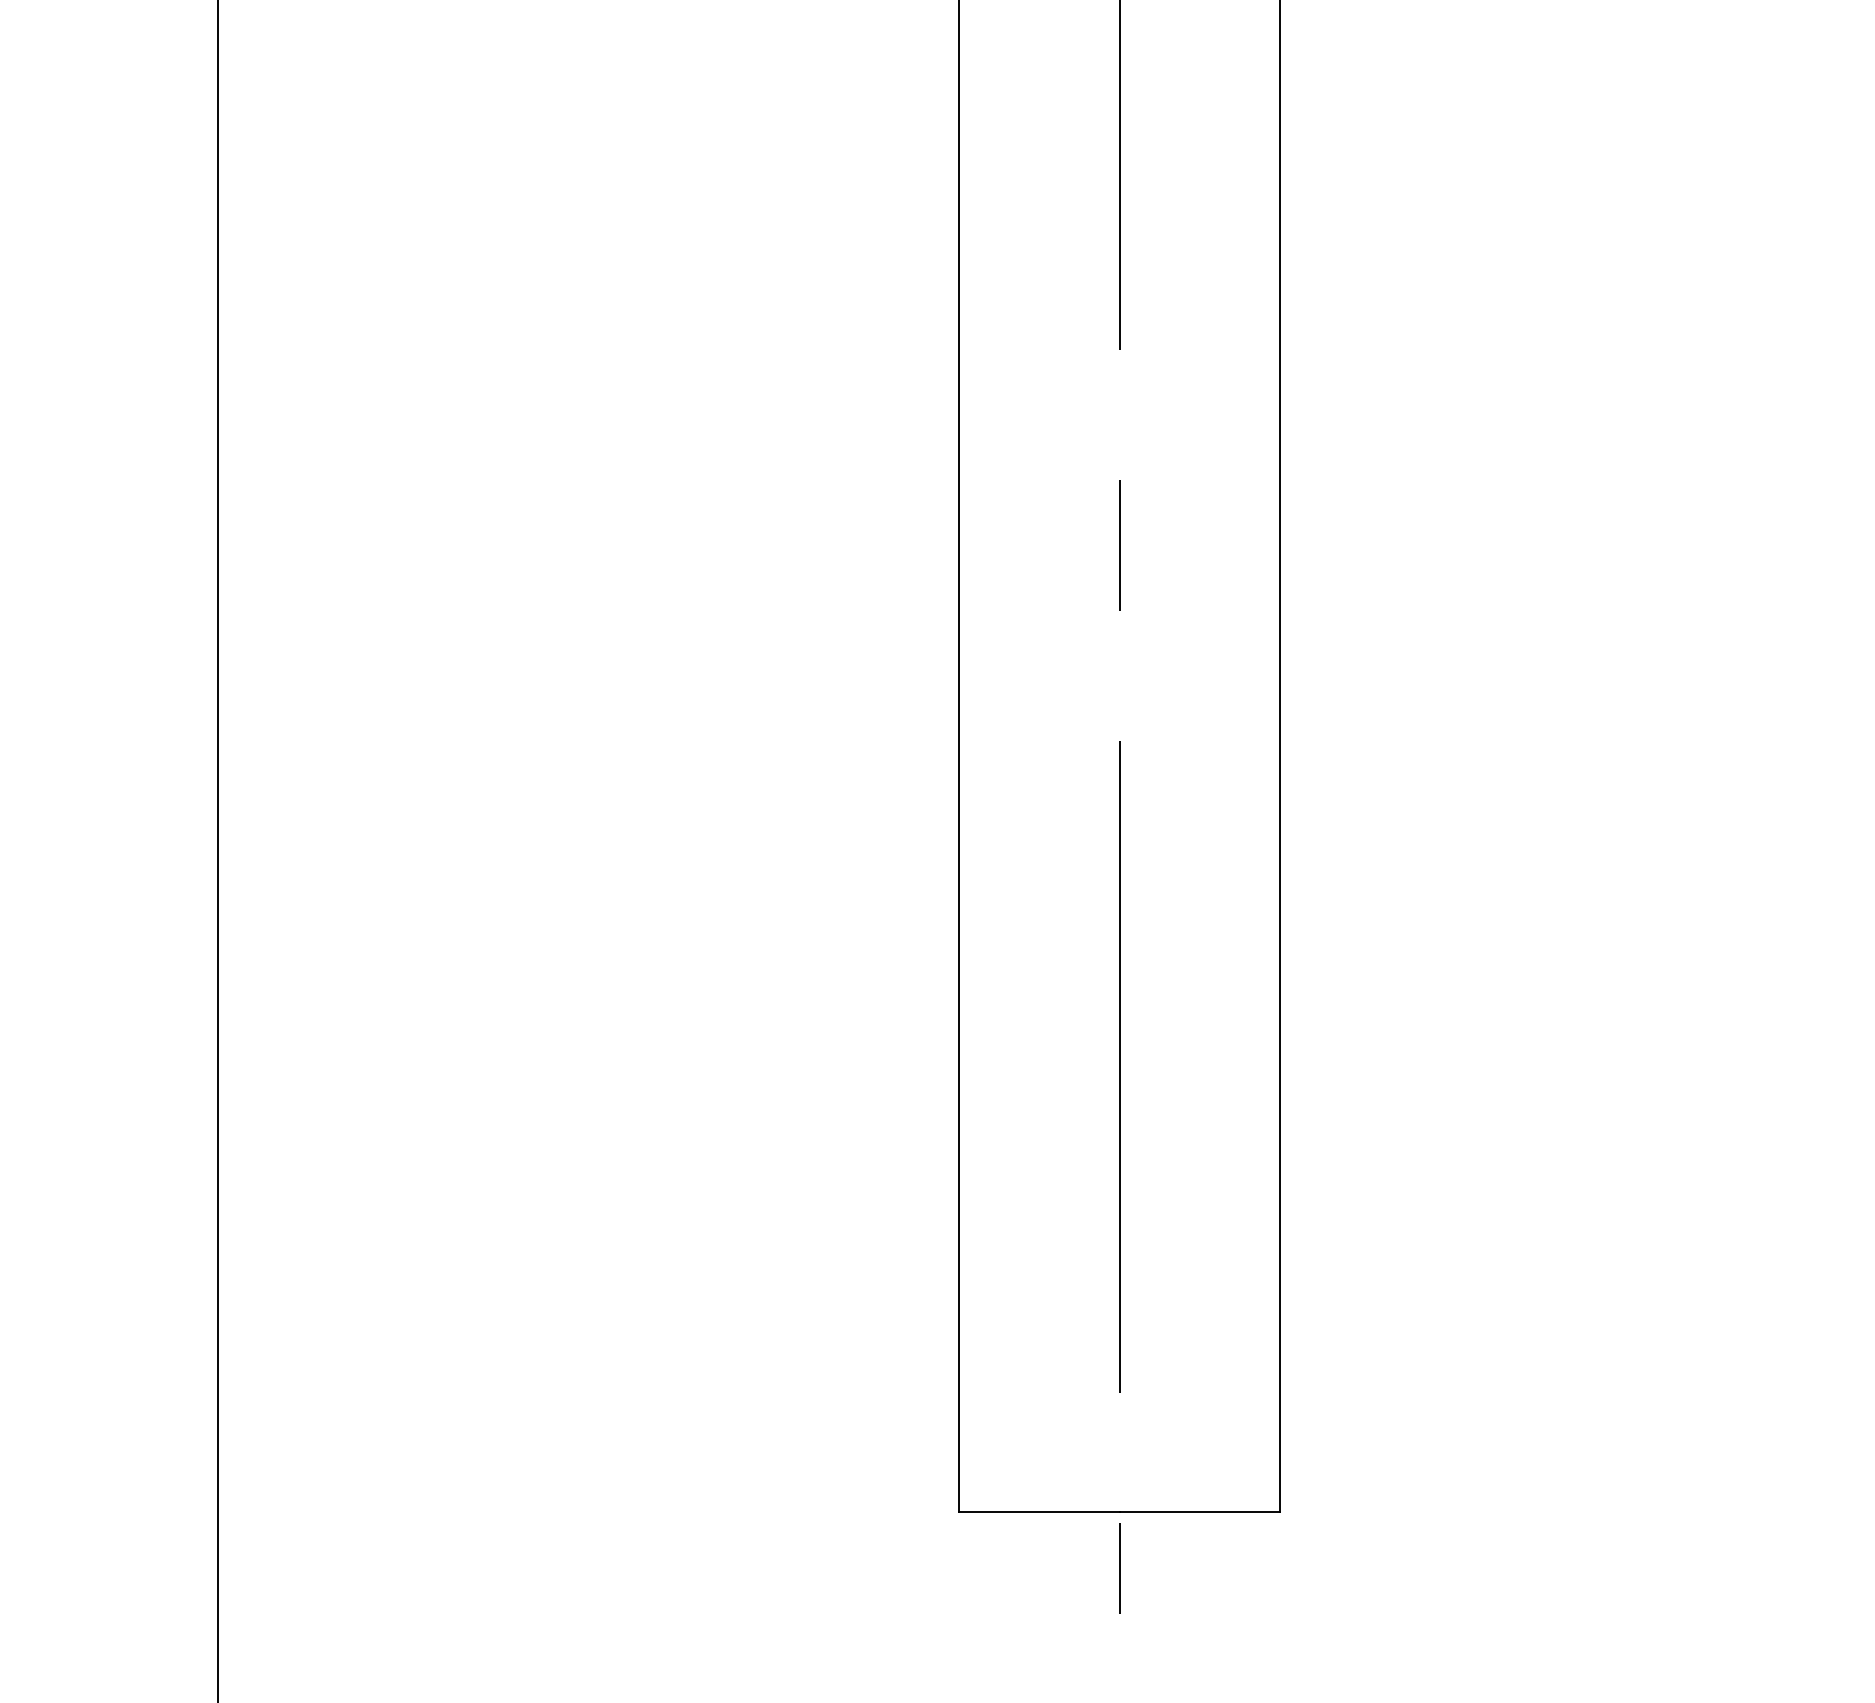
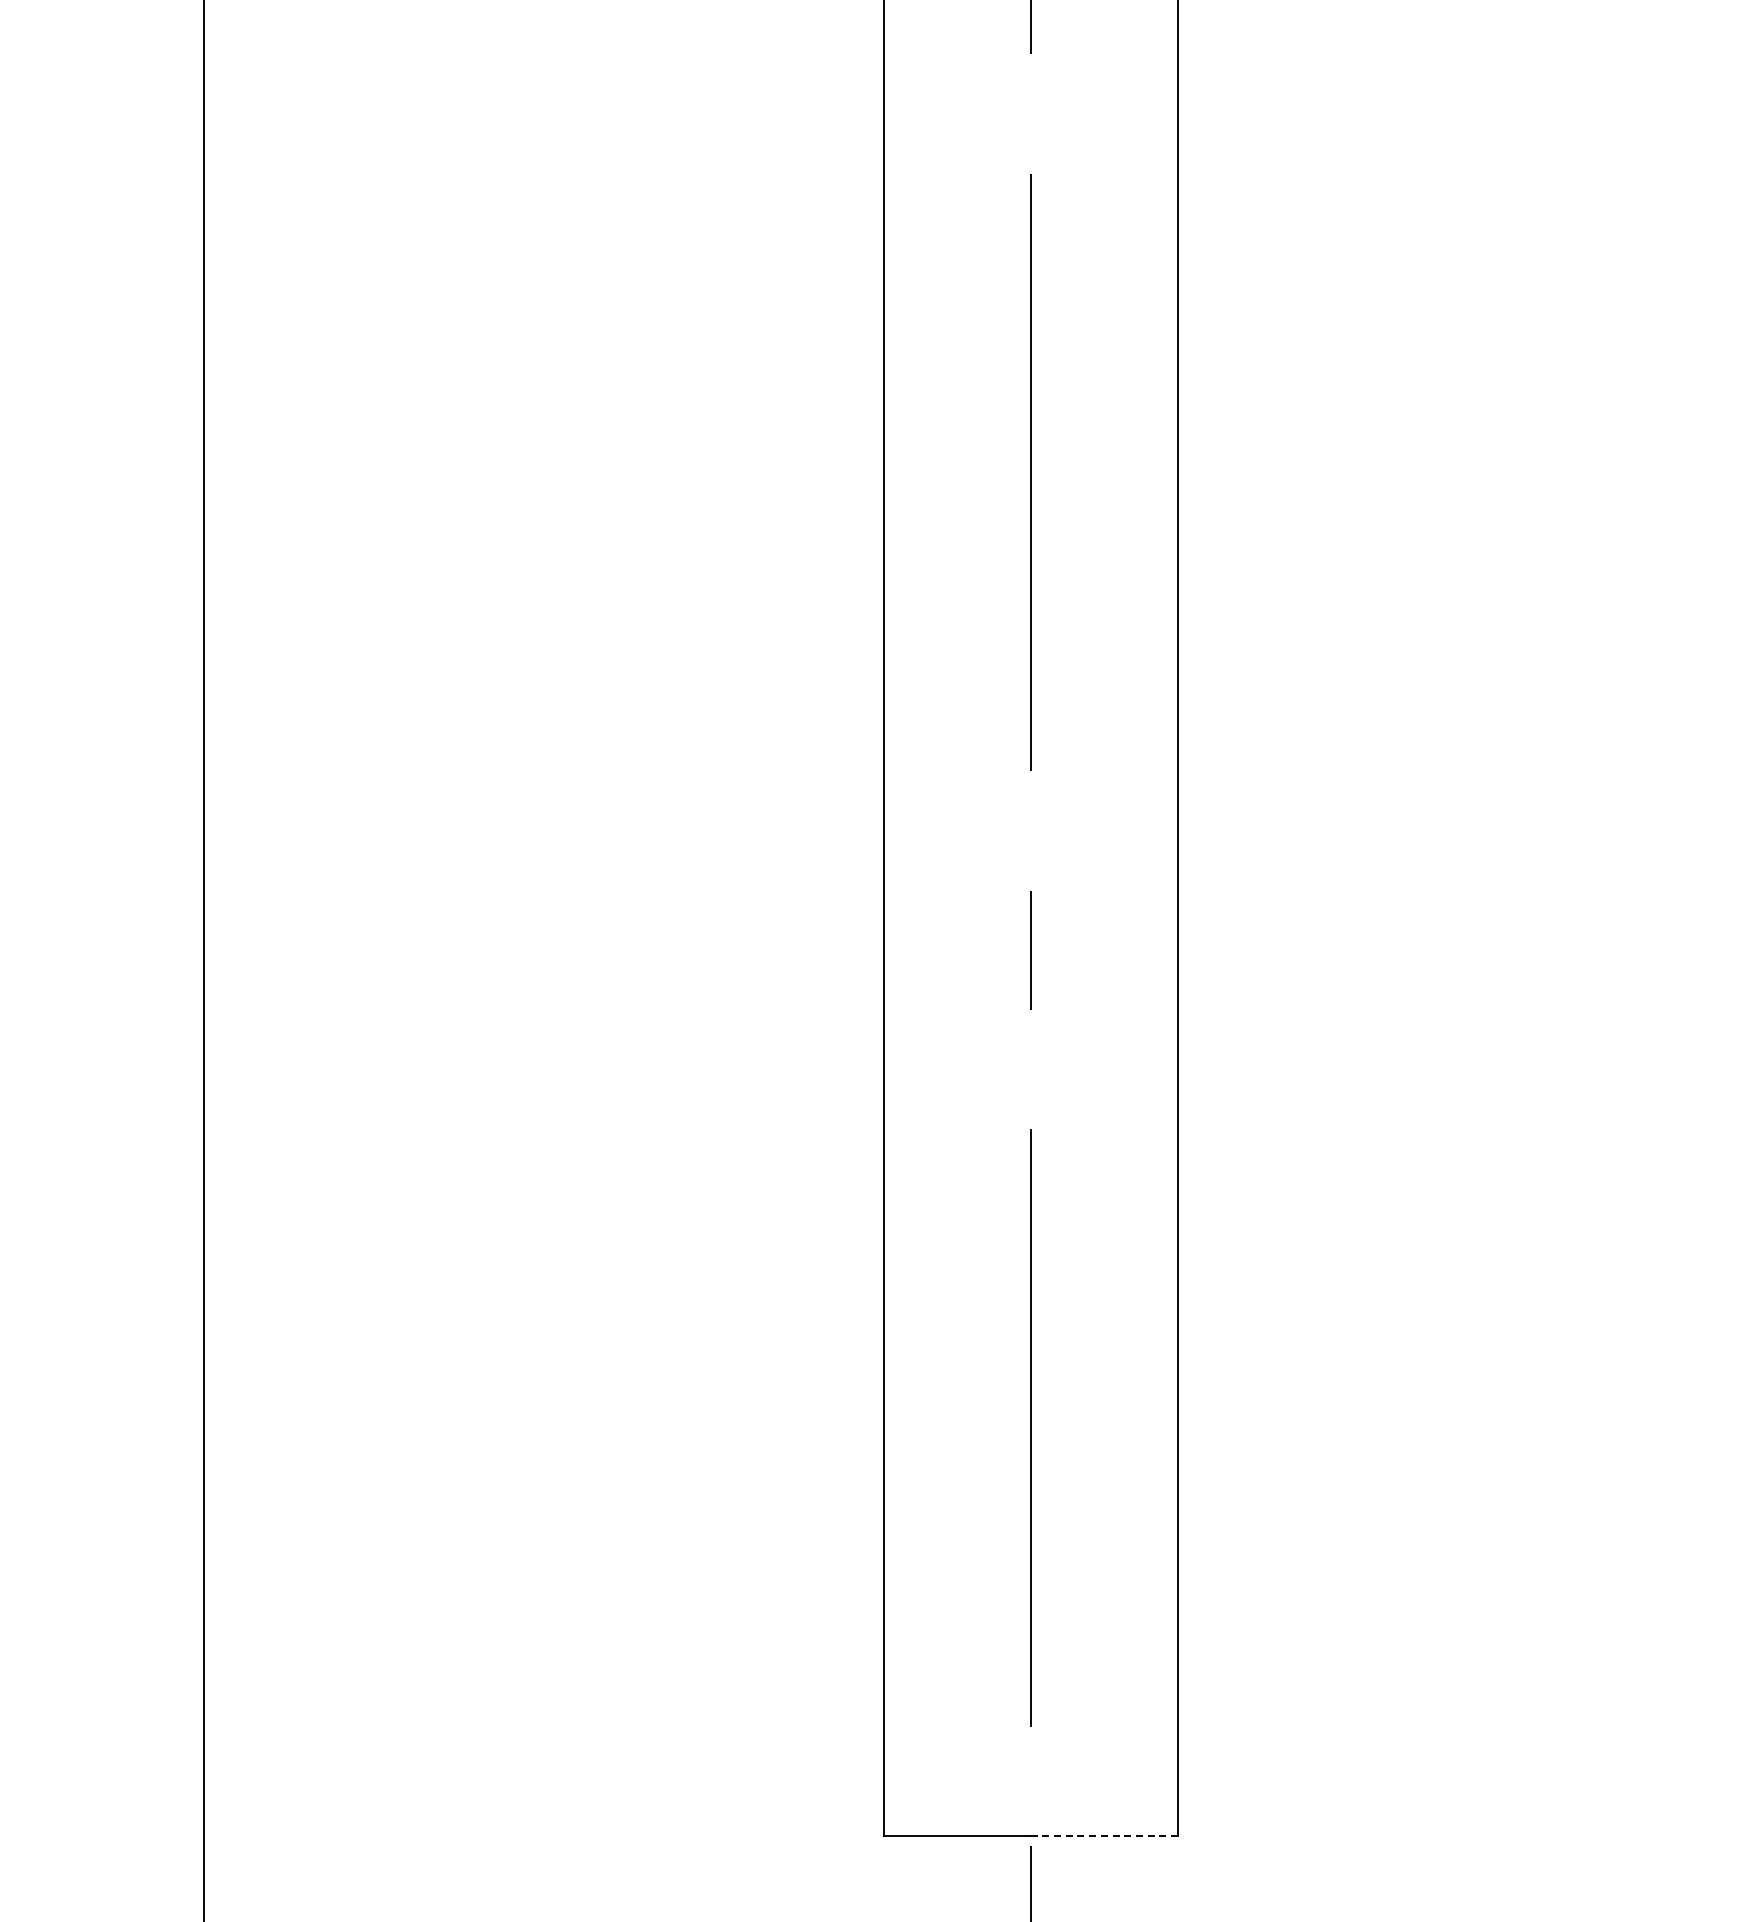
line: (1200, 1512) -> (1104, 1836), solid -> dashed

